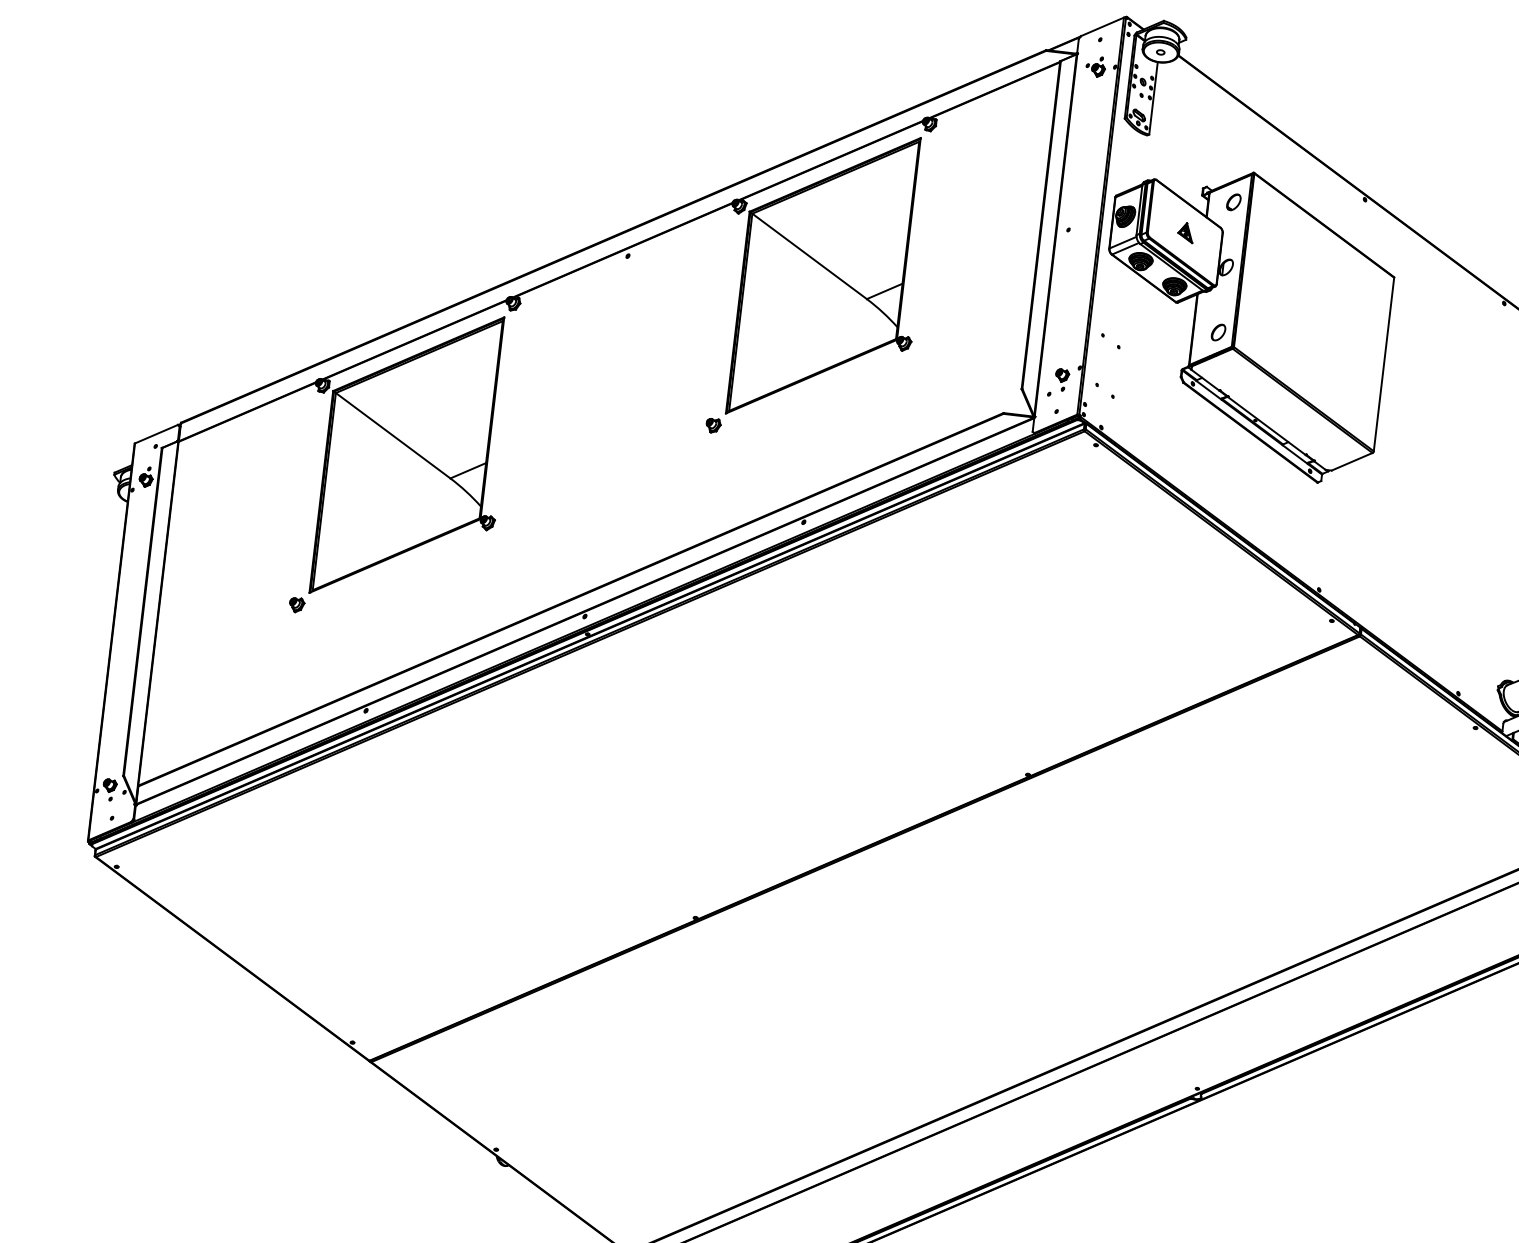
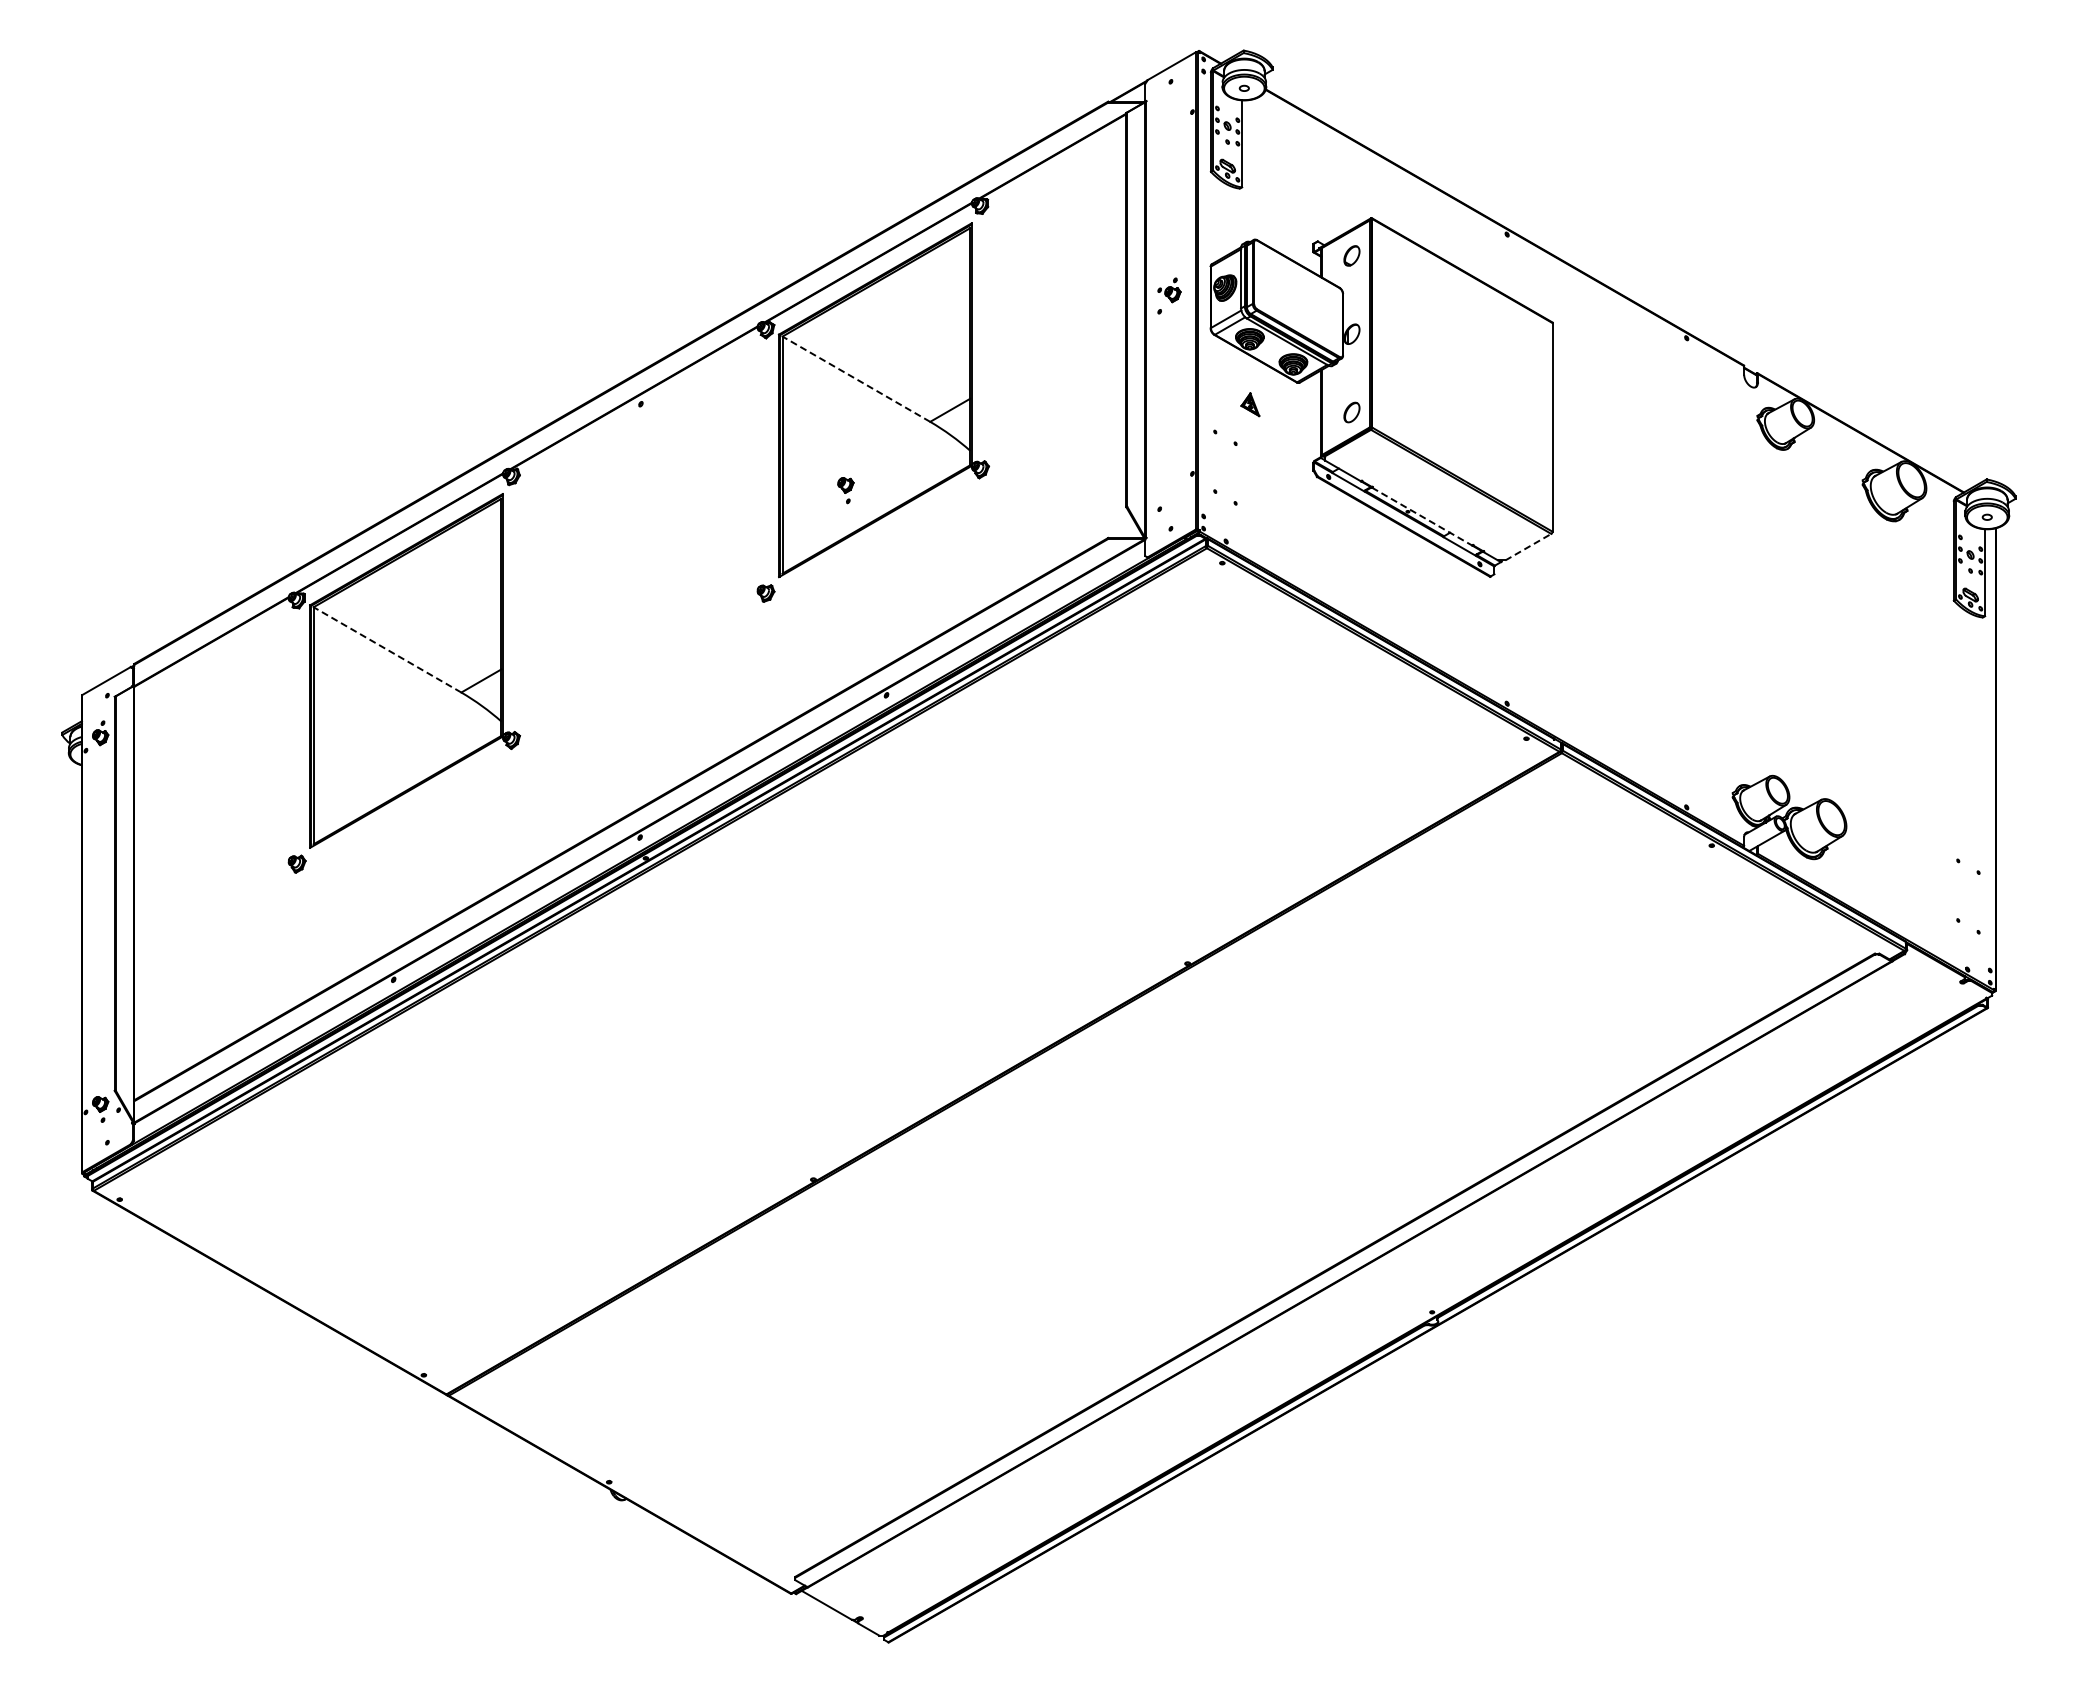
part: (1095, 66) -> (1169, 290), moved
part: (1186, 232) -> (1250, 404), moved
line: (808, 255) -> (855, 378), solid -> dashed
part: (1061, 379) -> (845, 490), moved
line: (1267, 425) -> (1422, 516), solid -> dashed
line: (393, 435) -> (387, 649), solid -> dashed
line: (1352, 462) -> (1528, 547), solid -> dashed

